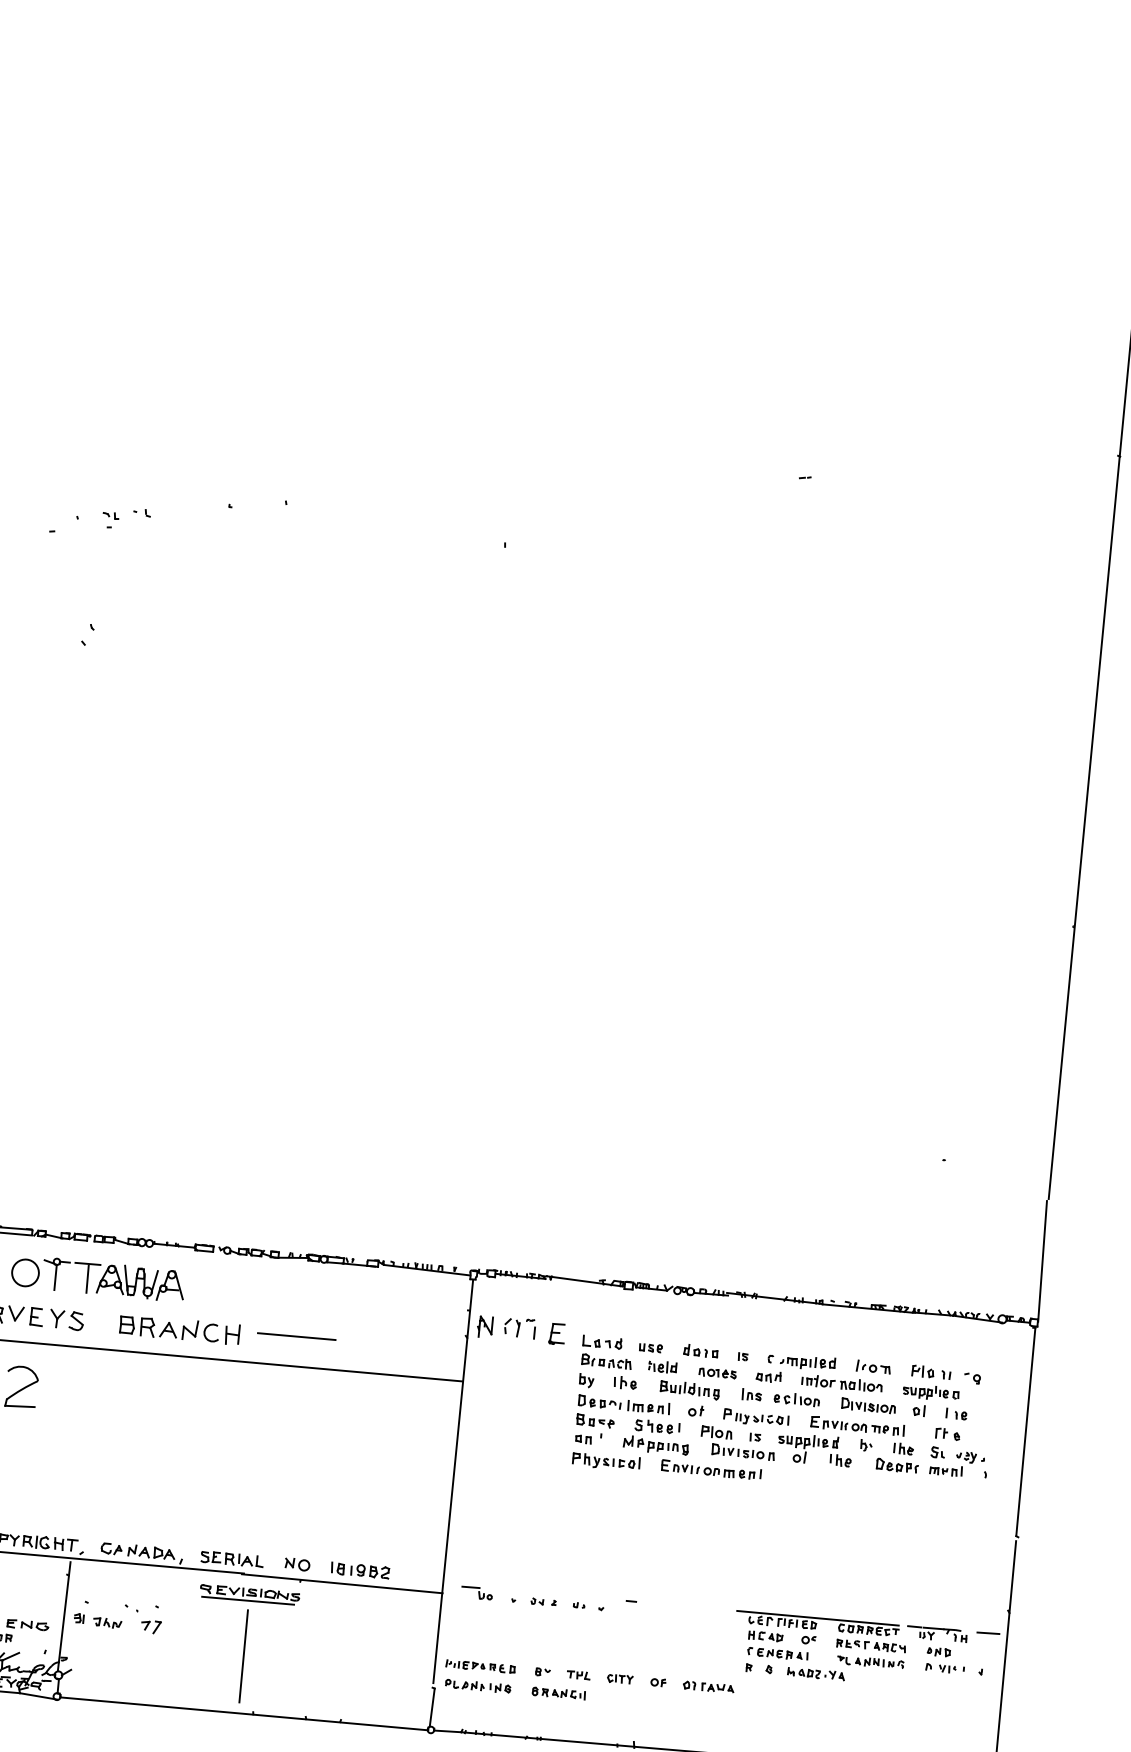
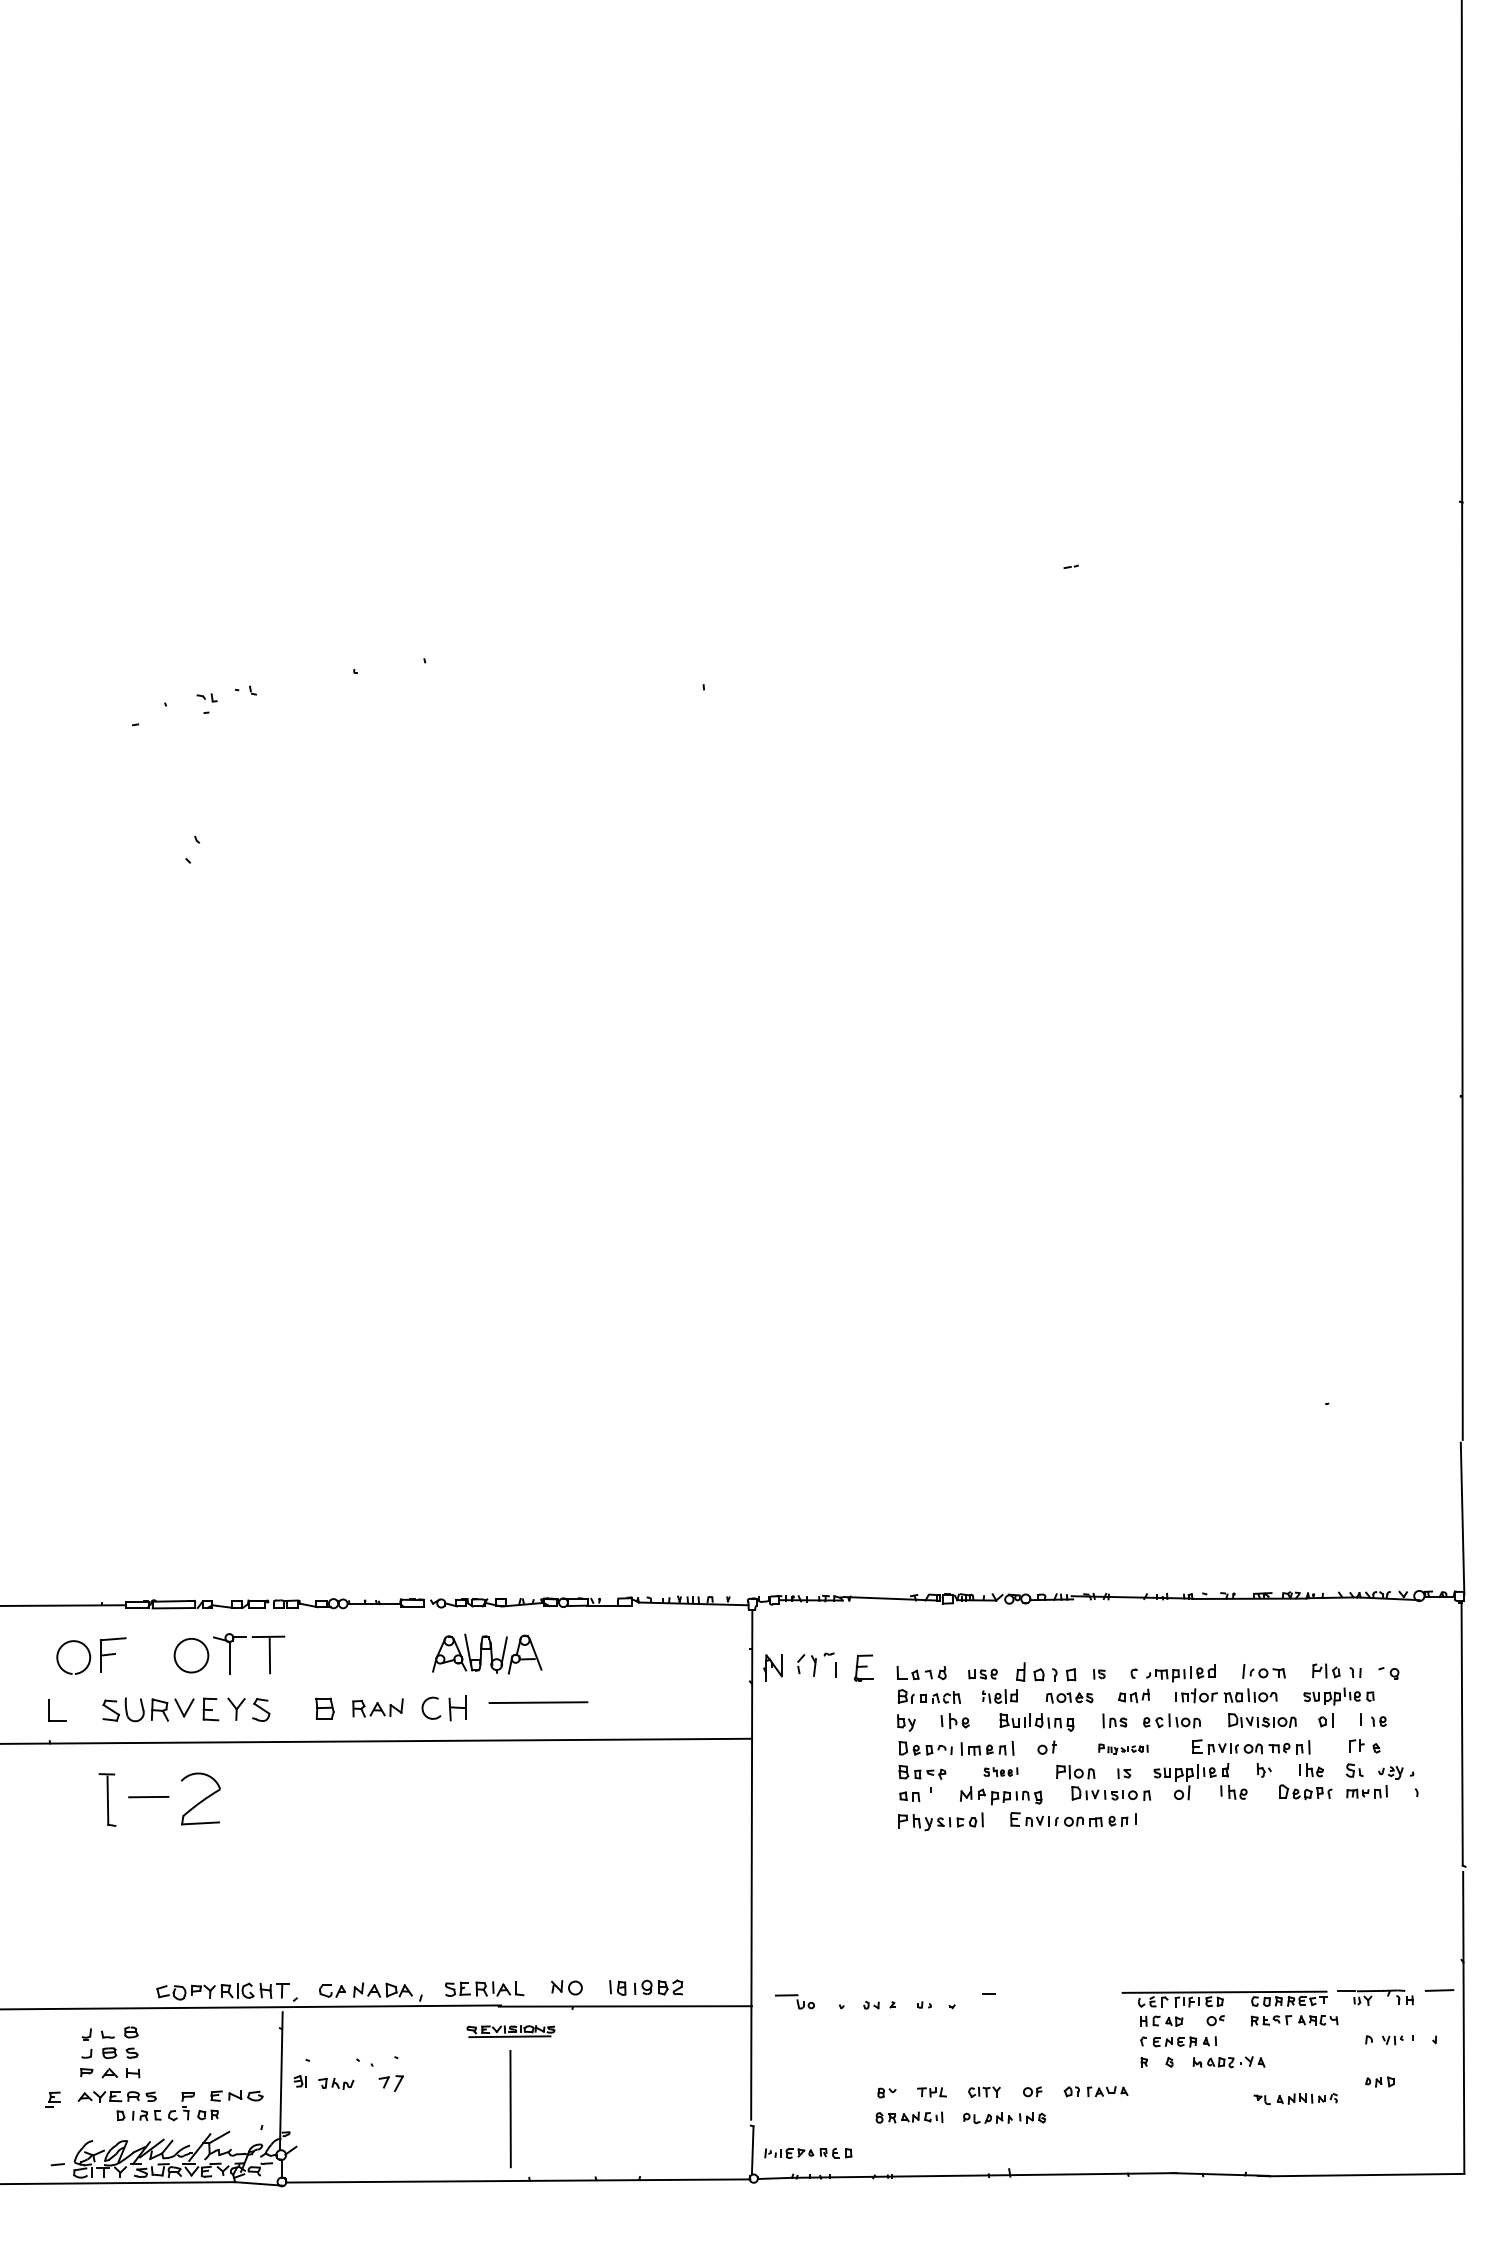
part: (141, 1282) -> (487, 1653), moved
part: (168, 1328) -> (377, 1707), size x0.7
part: (700, 1350) -> (1045, 1671), size x1.4
part: (756, 1417) -> (1123, 1748), size x0.6
part: (657, 1426) -> (1000, 1771), size x0.6
part: (249, 1594) -> (510, 2031), size x0.7
part: (938, 1651) -> (1379, 2081), moved
part: (870, 1662) -> (1295, 2099), moved
part: (480, 1666) -> (808, 2153), moved
part: (478, 1686) -> (1004, 2118), moved

